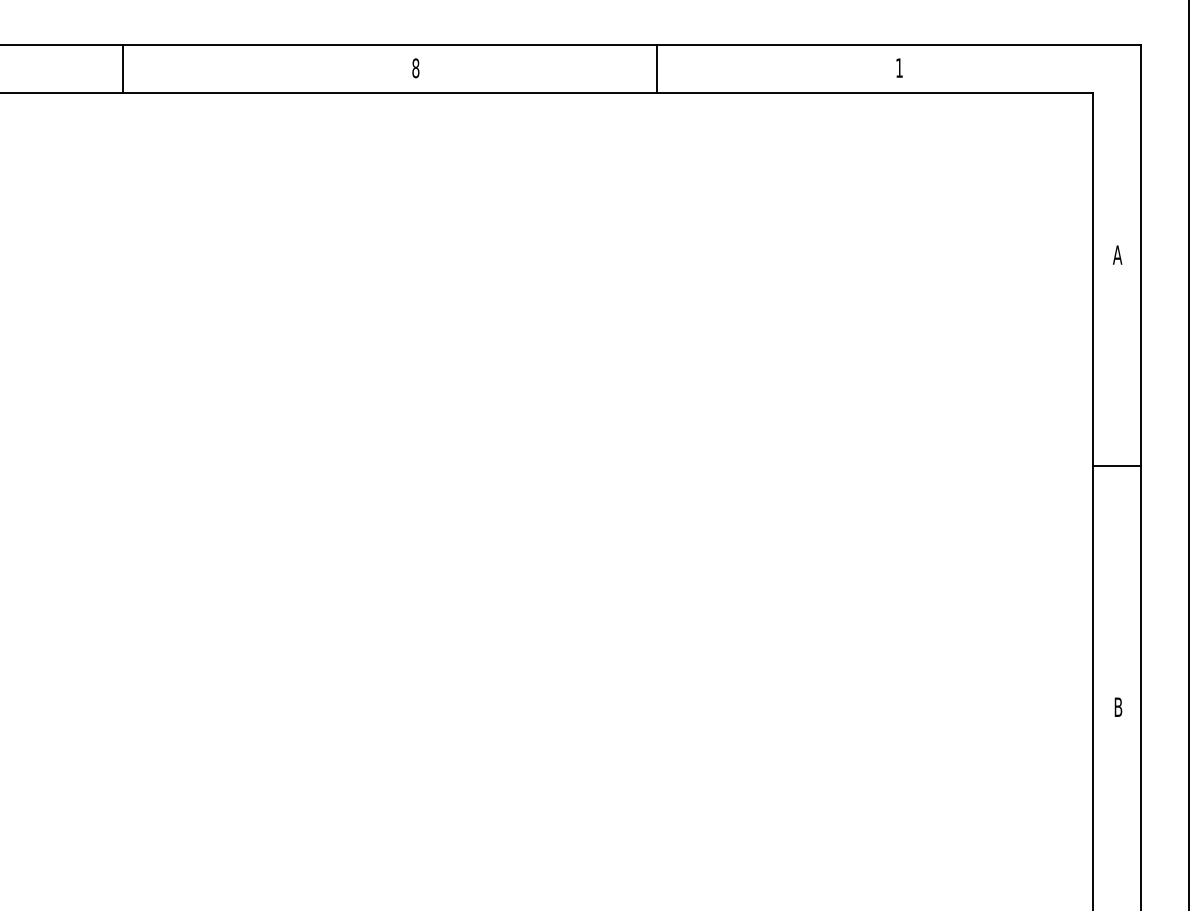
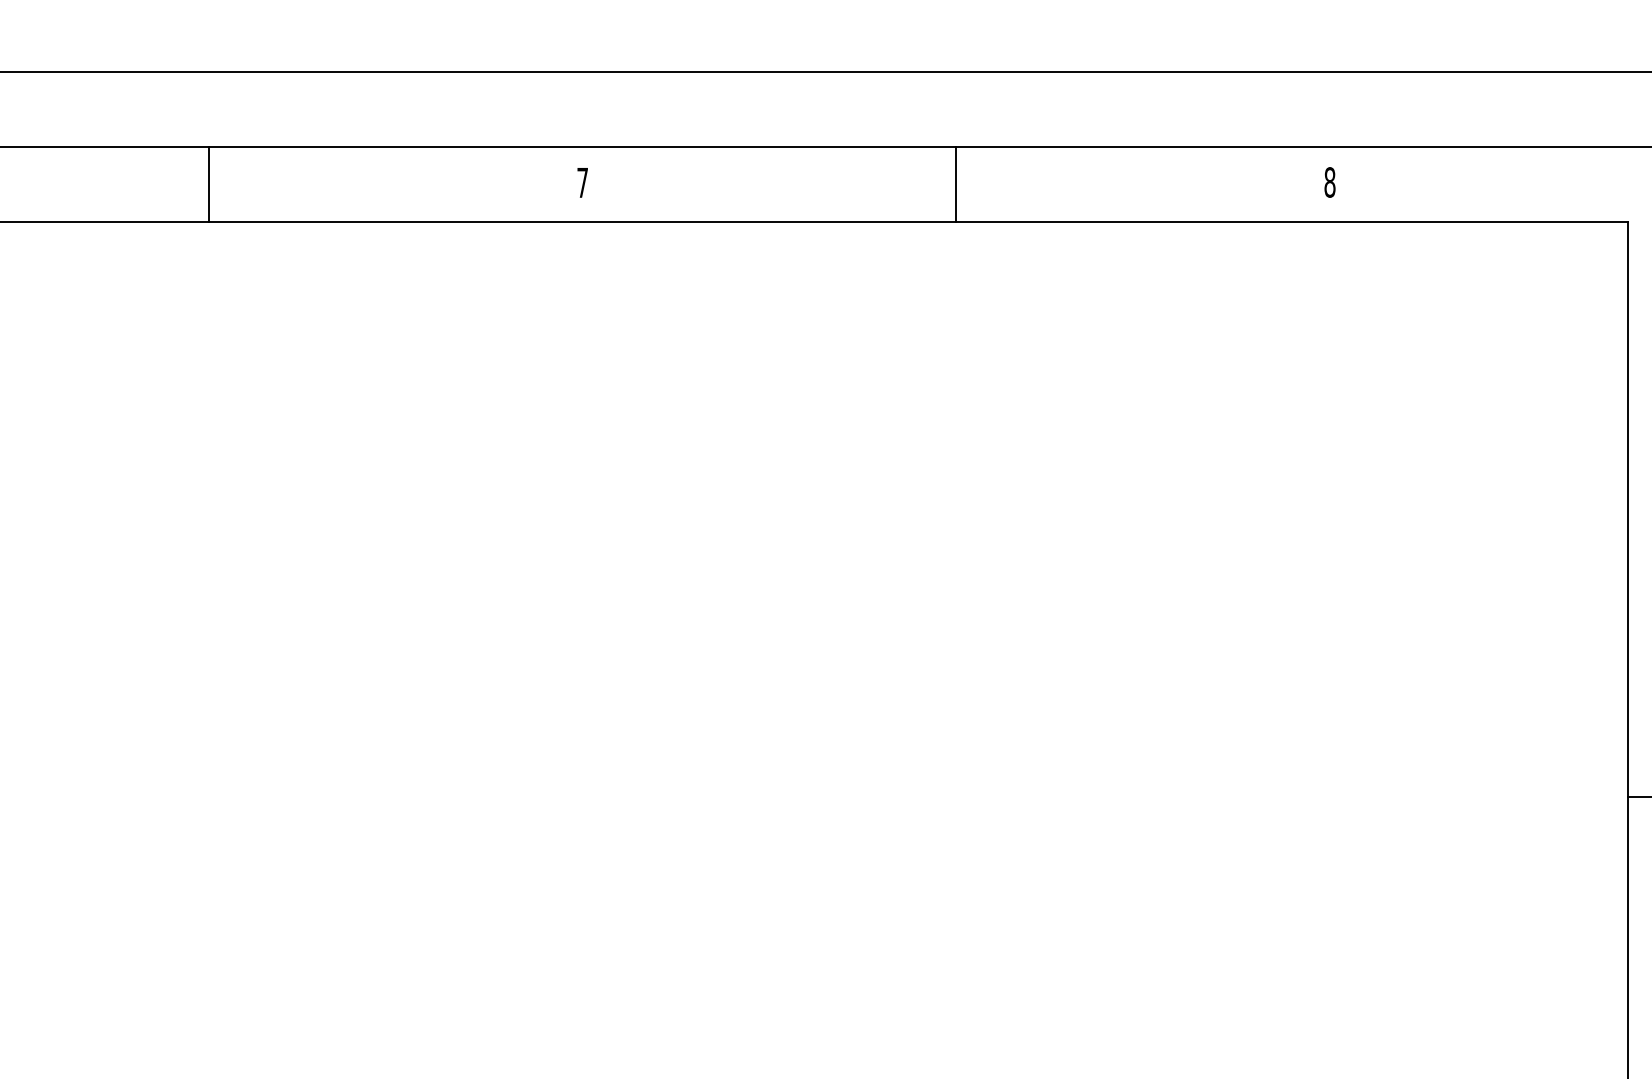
text: (899, 67) -> (1330, 181), 1 -> 8
text: (415, 68) -> (582, 183), 8 -> 7
line: (123, 69) -> (209, 184), moved

